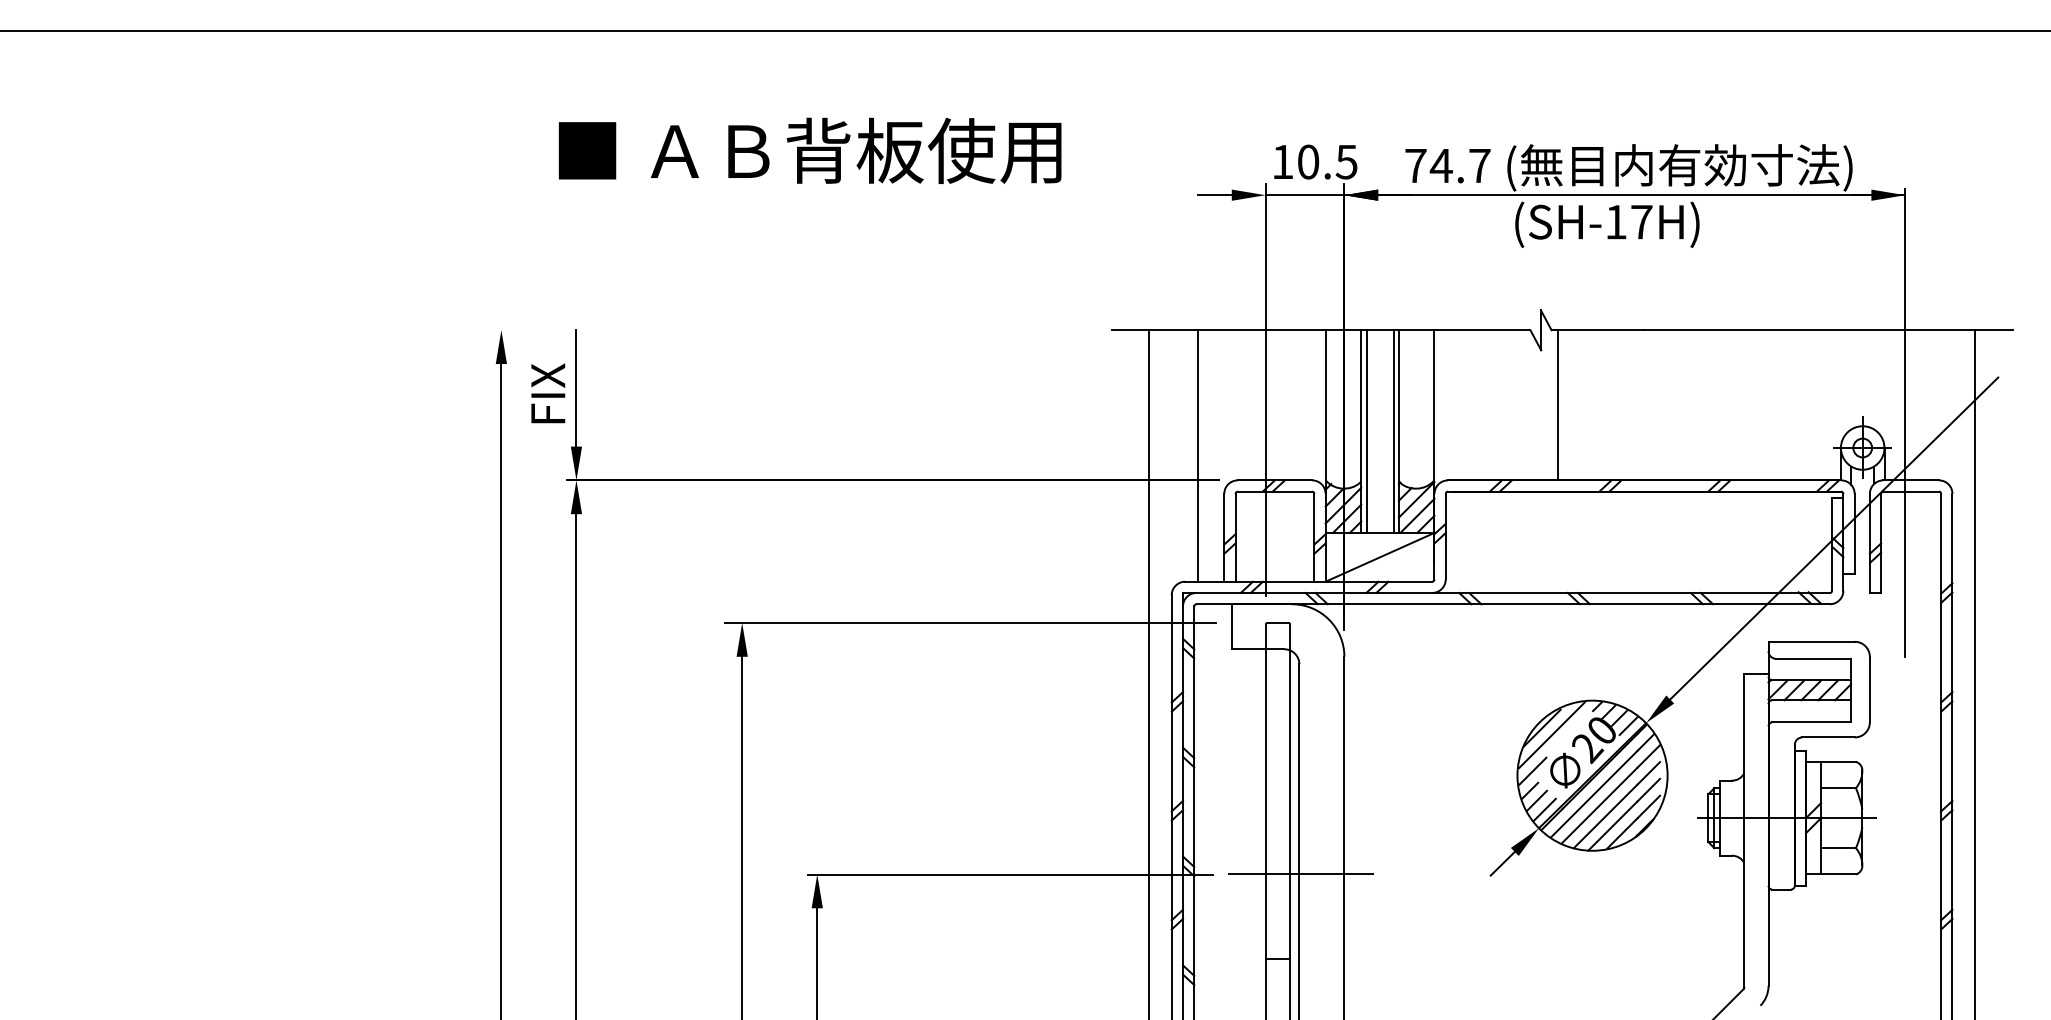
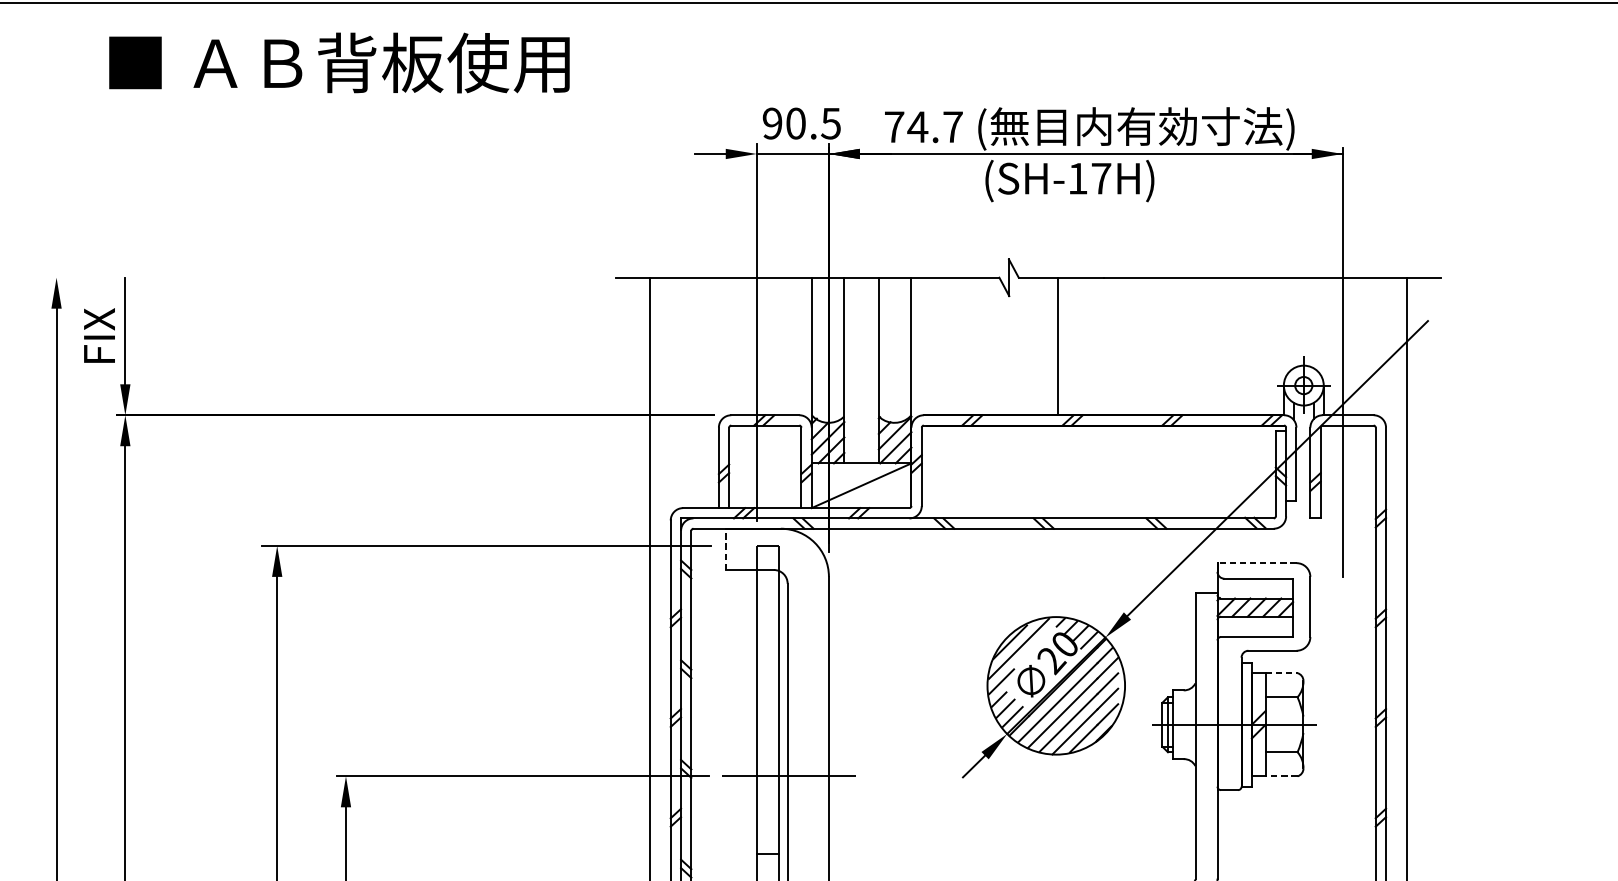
text: (809, 150) -> (338, 62), moved
text: (1282, 161) -> (772, 123), 10.5 -> 90.5
line: (1558, 405) -> (1058, 346), moved
line: (1366, 431) -> (849, 370), removed
line: (1393, 431) -> (873, 370), removed
line: (1198, 455) -> (695, 392), removed
line: (1231, 626) -> (725, 549), solid -> dashed
line: (1811, 641) -> (1256, 562), solid -> dashed
line: (1838, 761) -> (1281, 672), solid -> dashed
line: (1837, 874) -> (1280, 776), solid -> dashed

